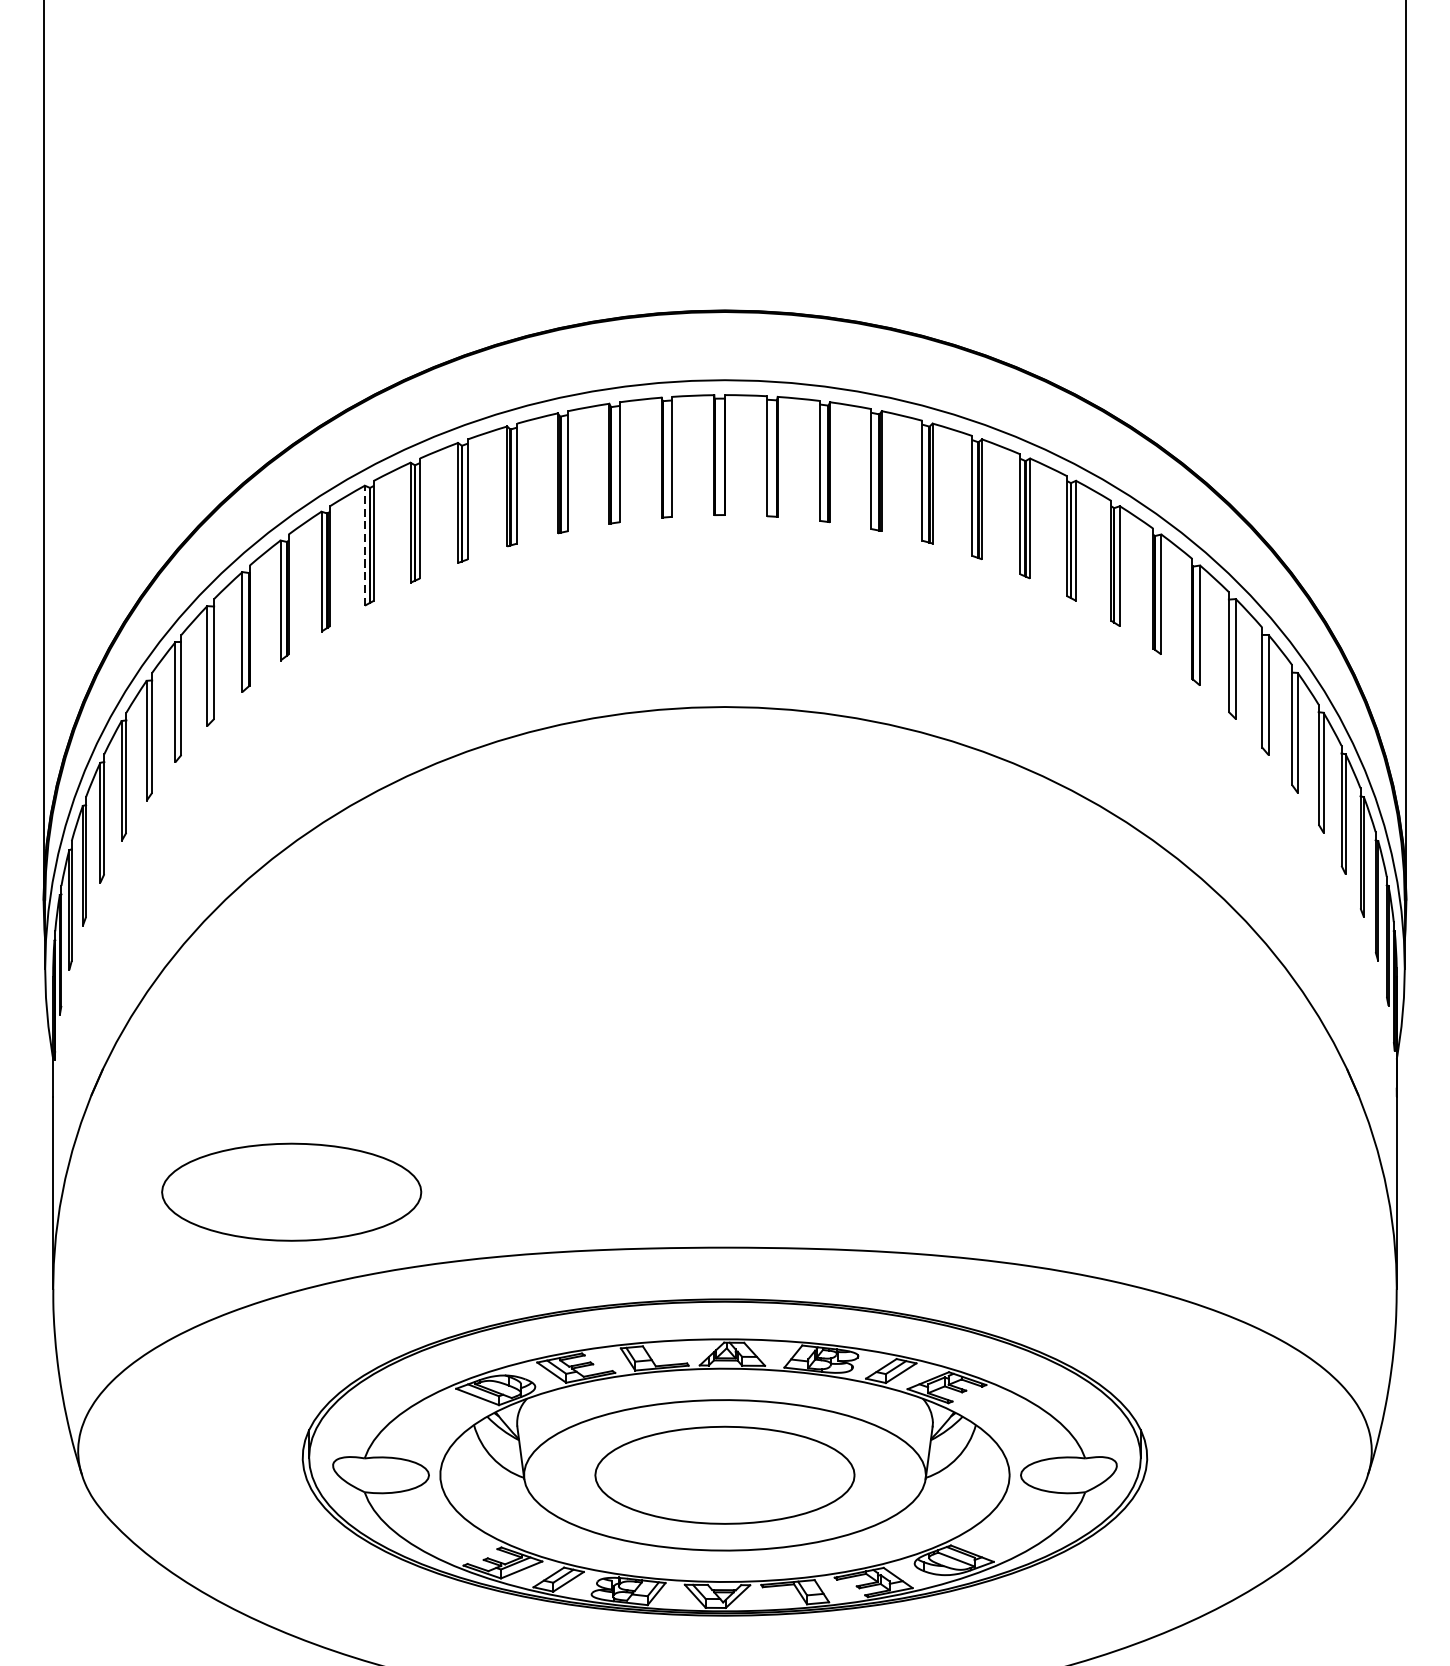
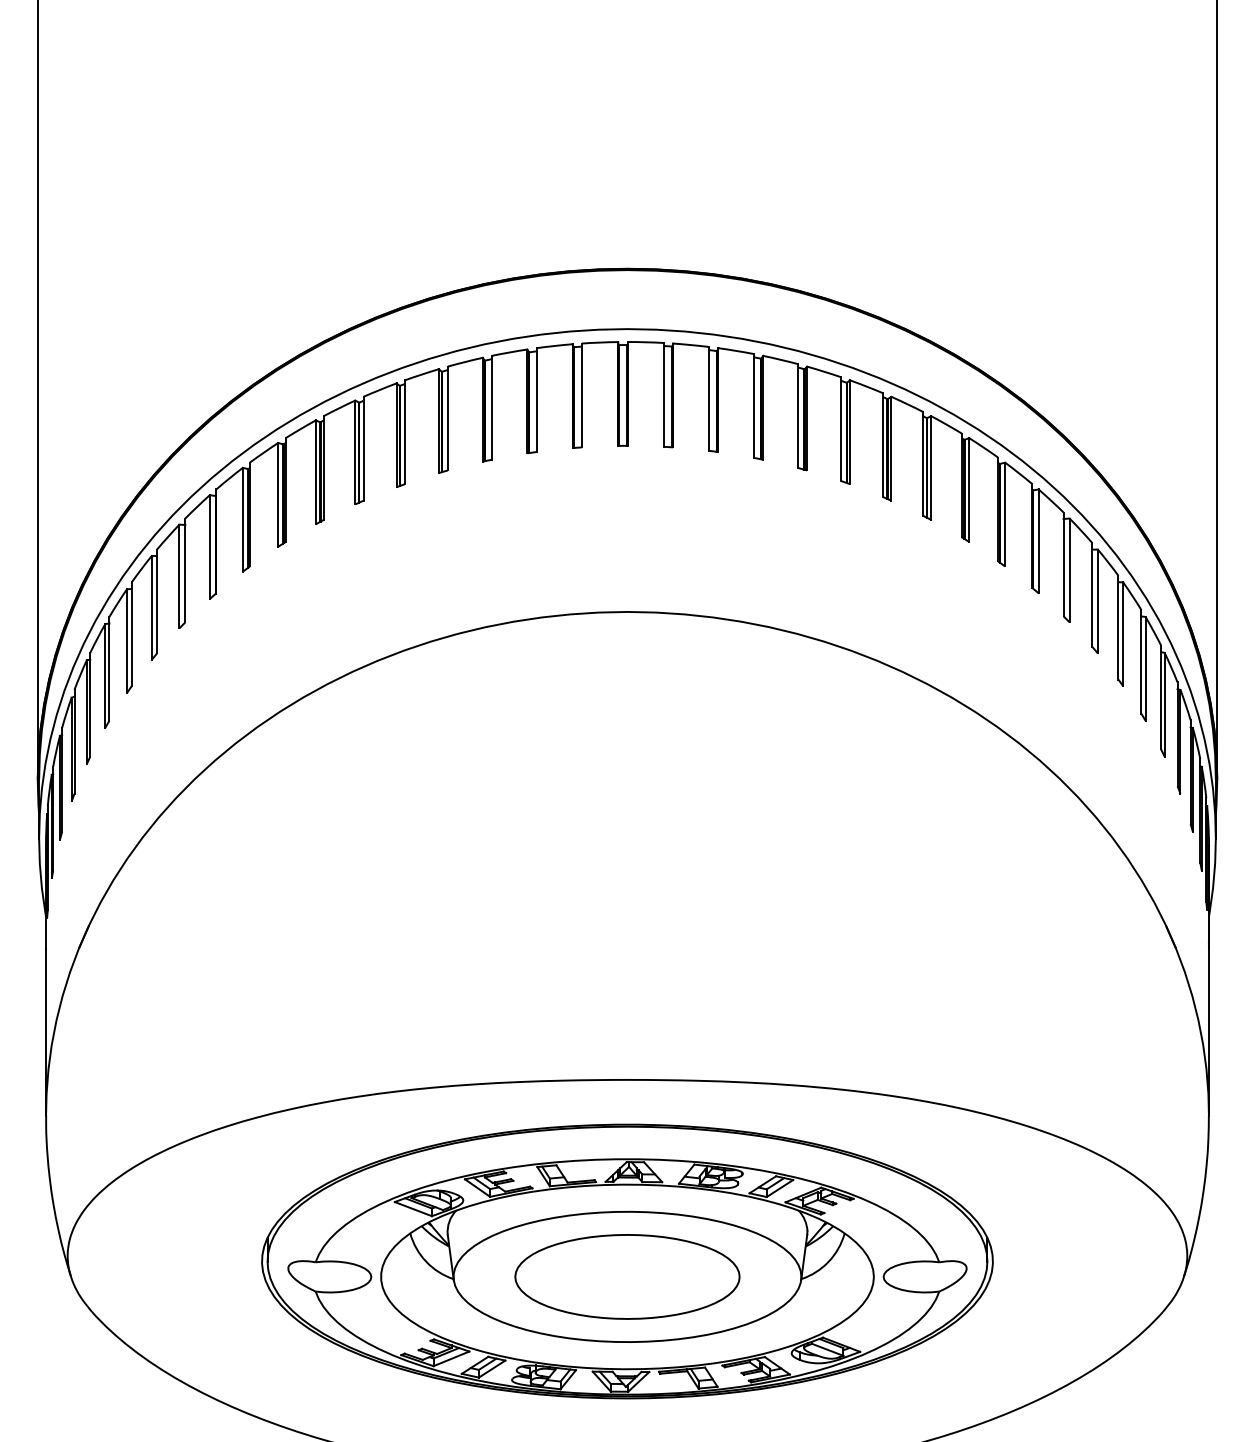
line: (364, 545) -> (315, 472), dashed -> solid
part: (291, 1191) -> (252, 1031), removed

